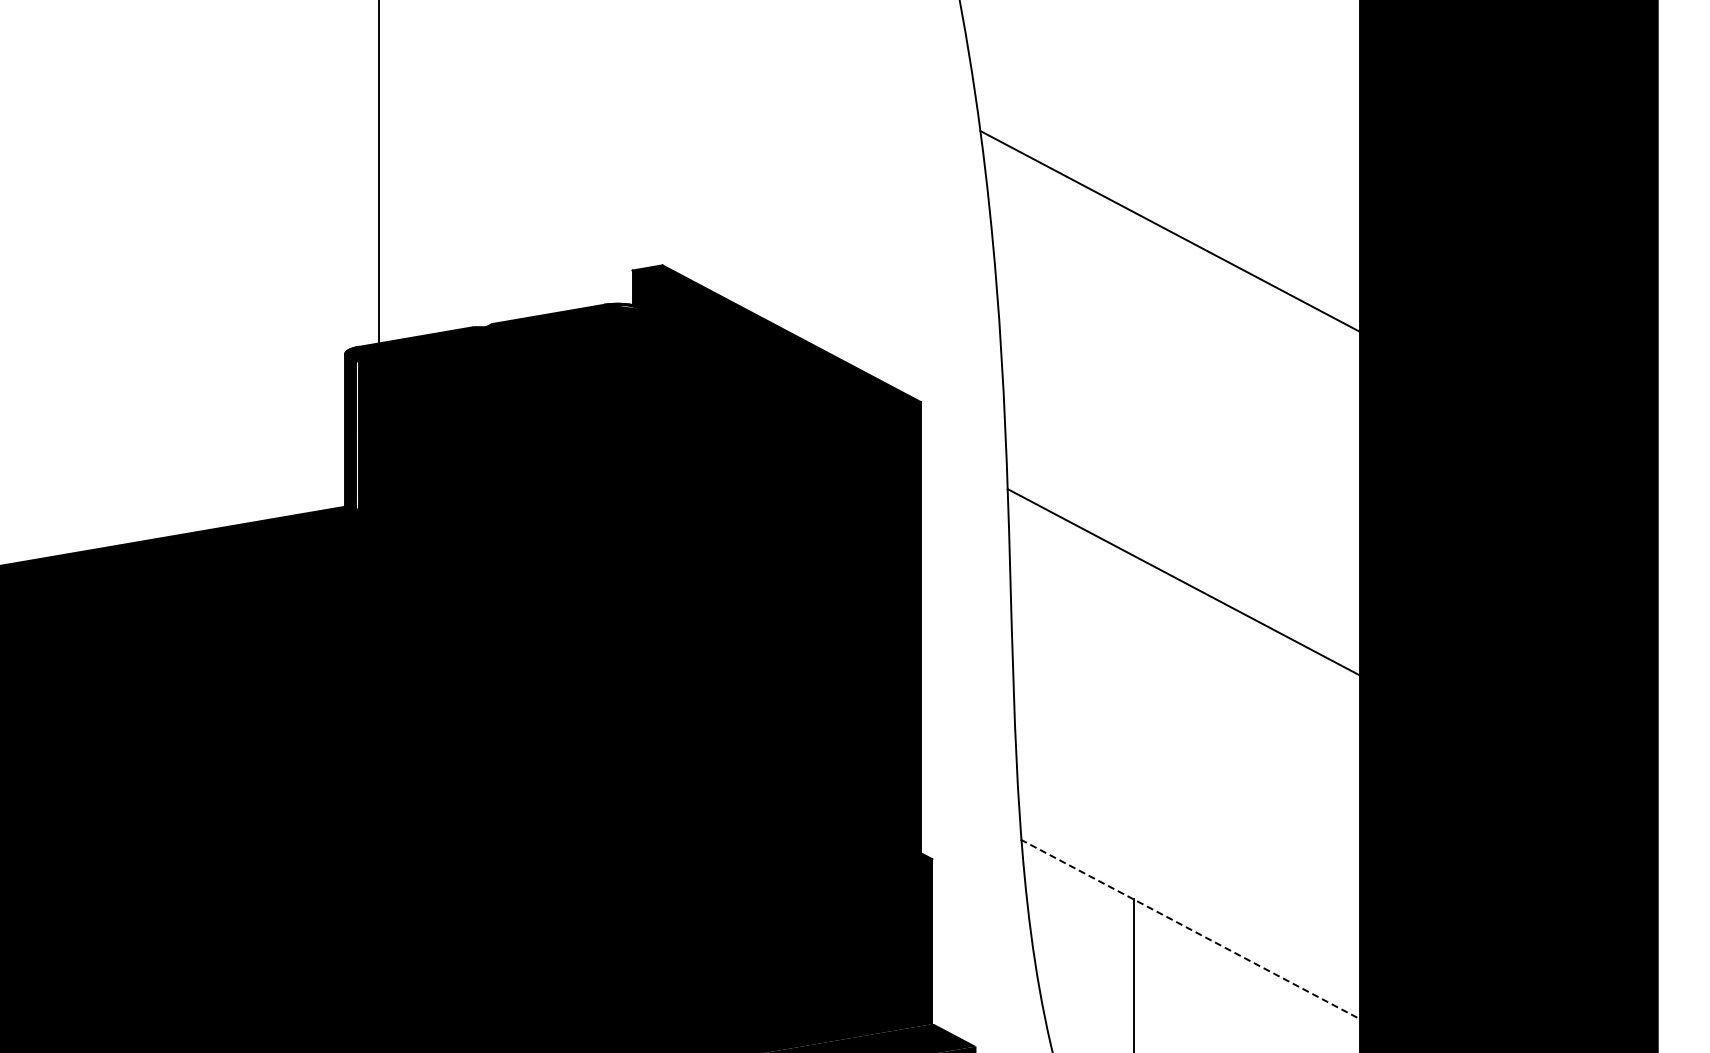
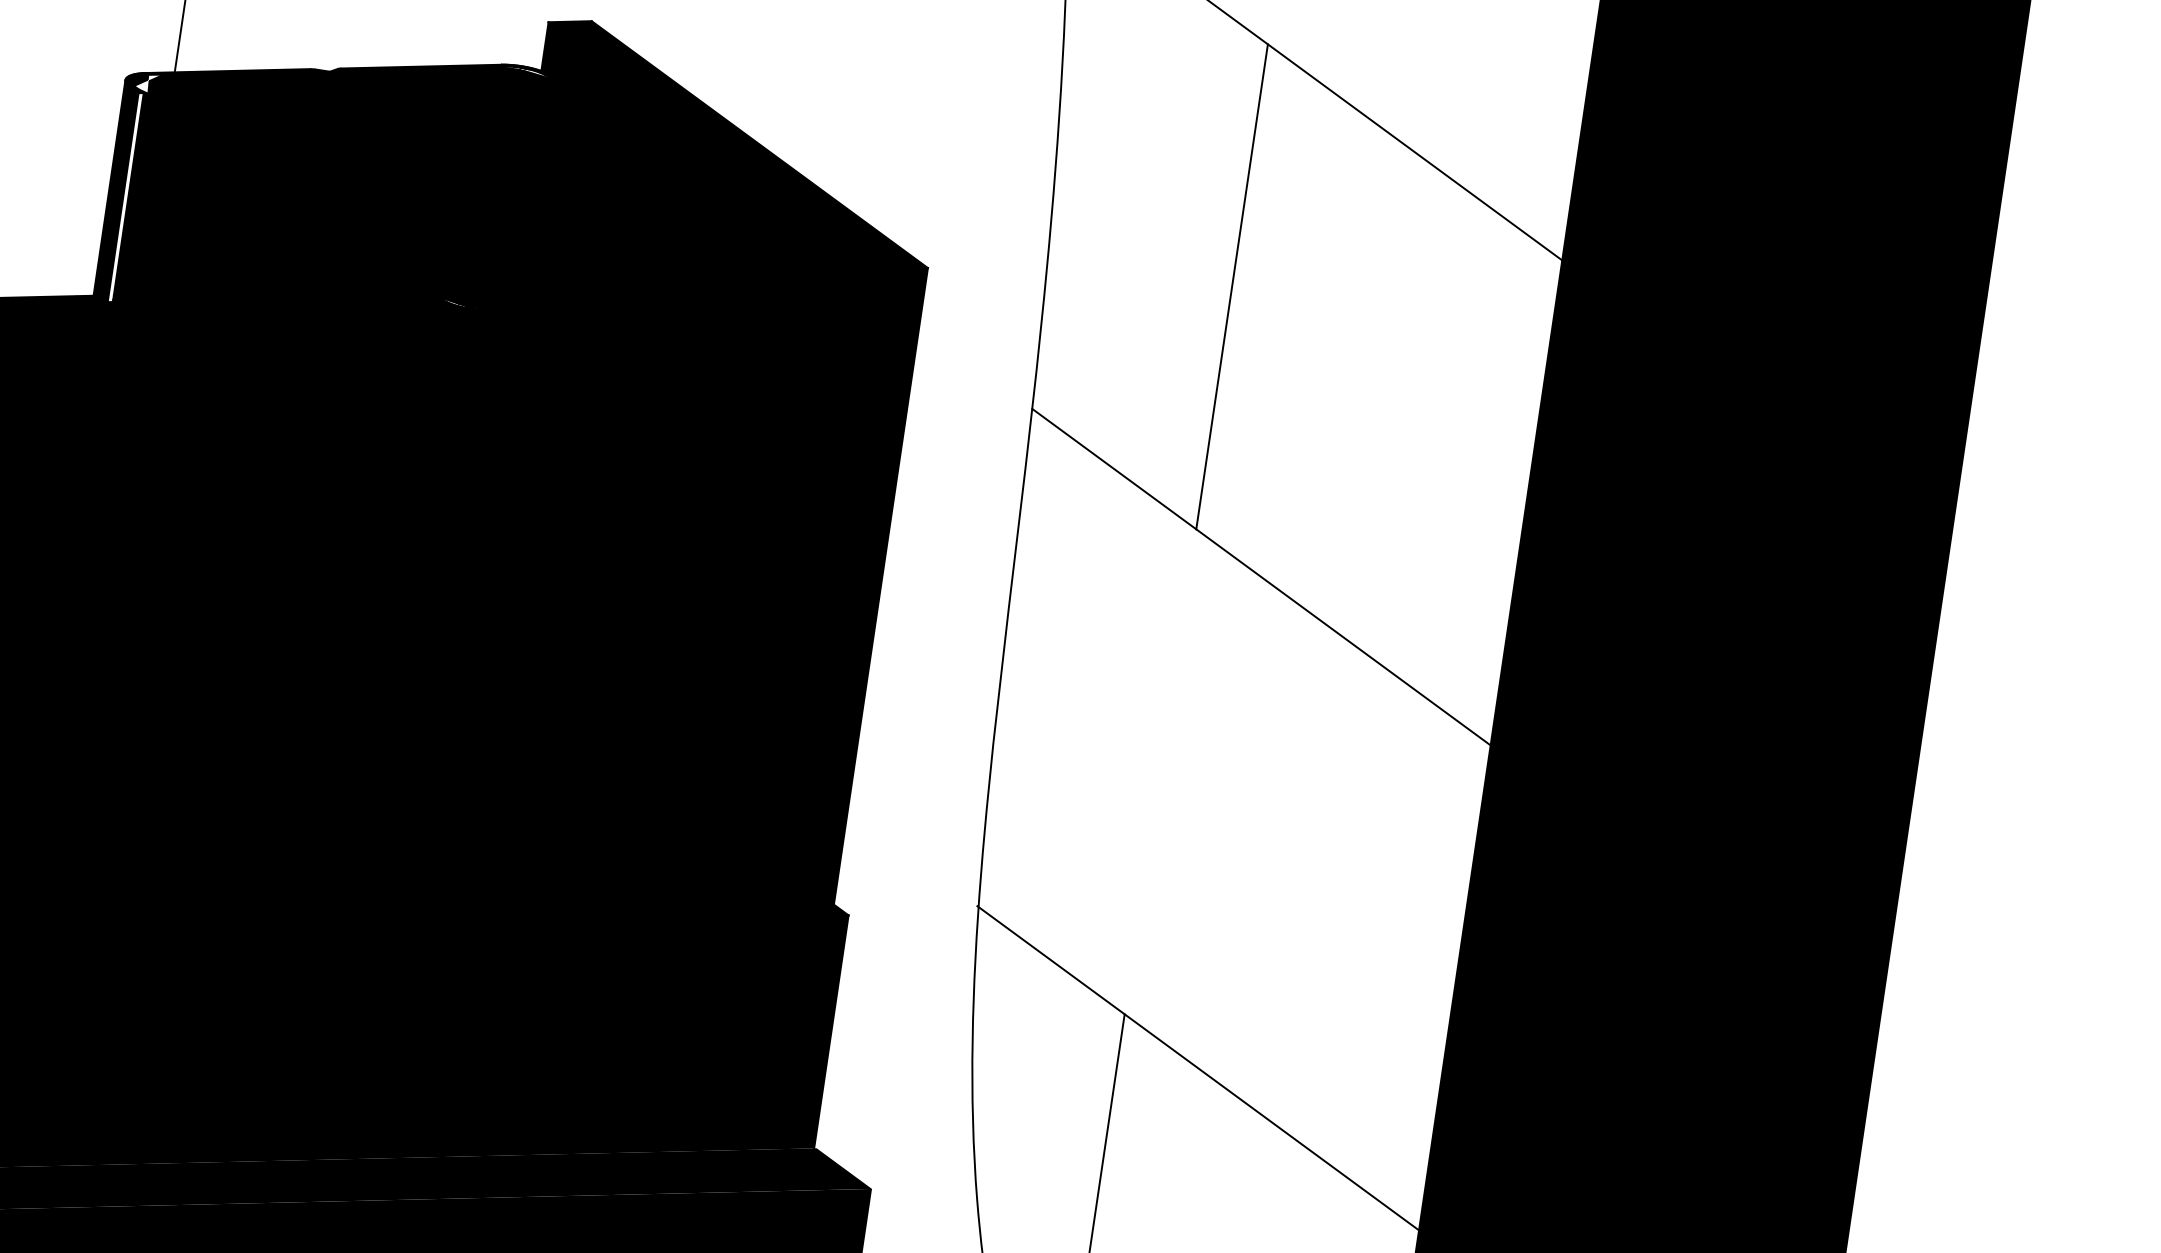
line: (1133, 383) -> (1231, 286), added
line: (1190, 929) -> (1198, 1068), dashed -> solid

